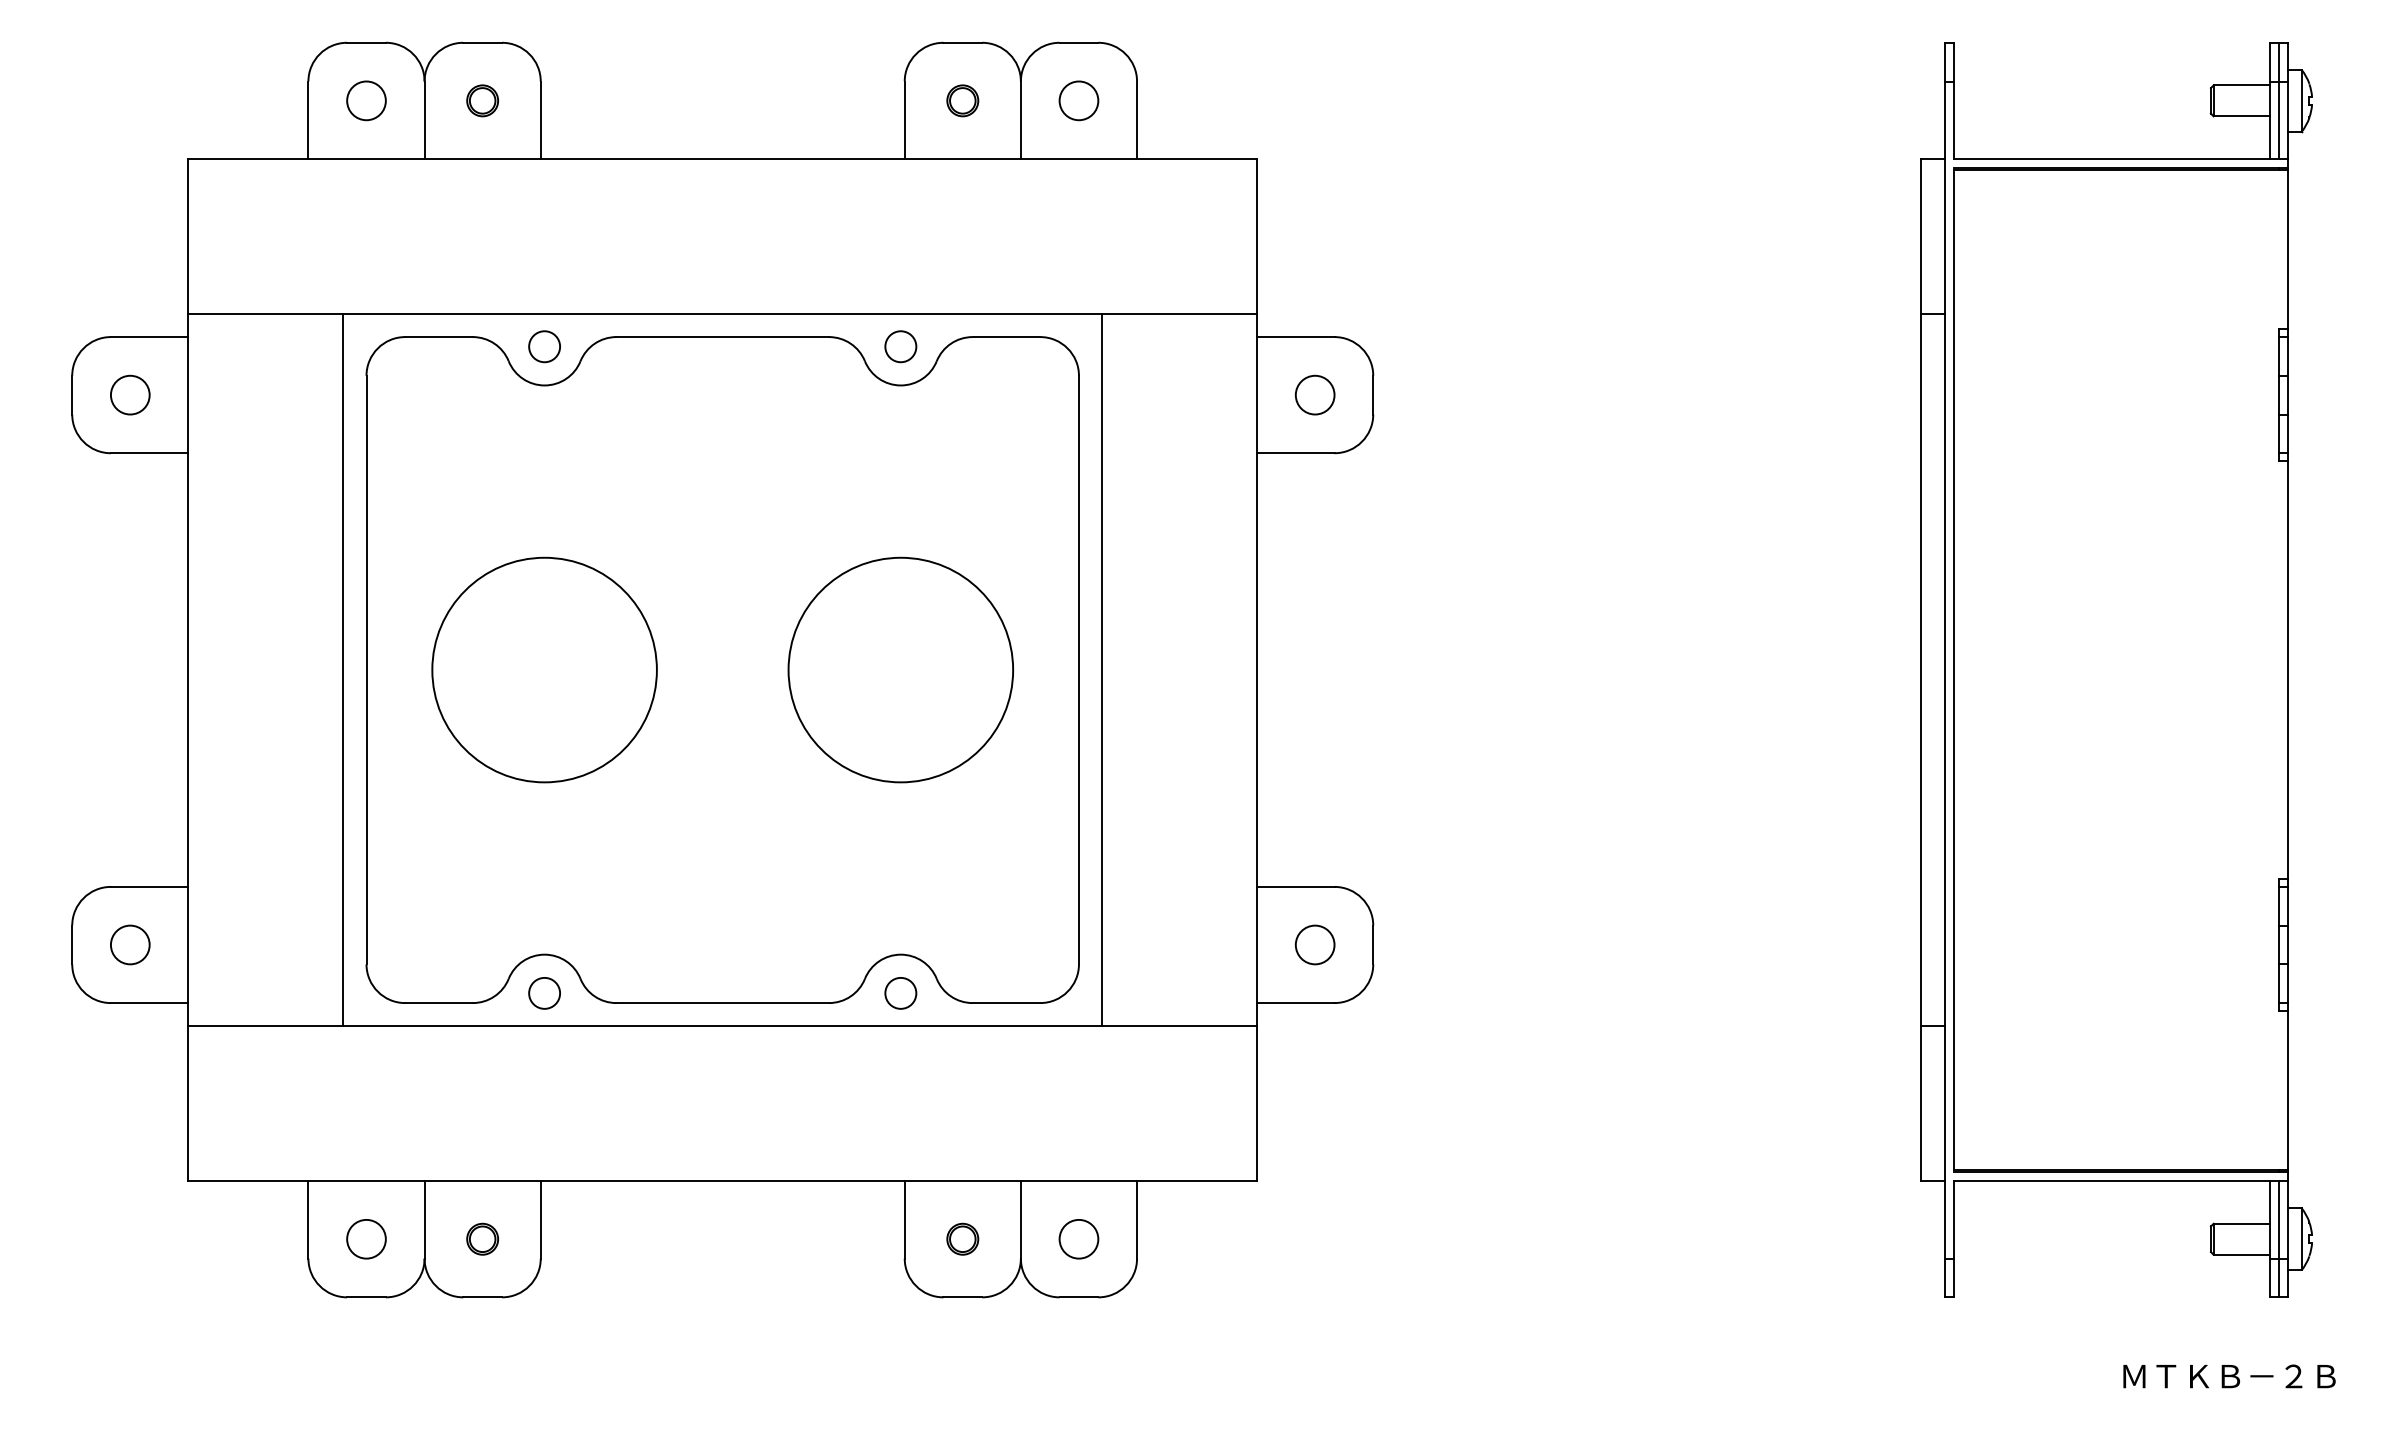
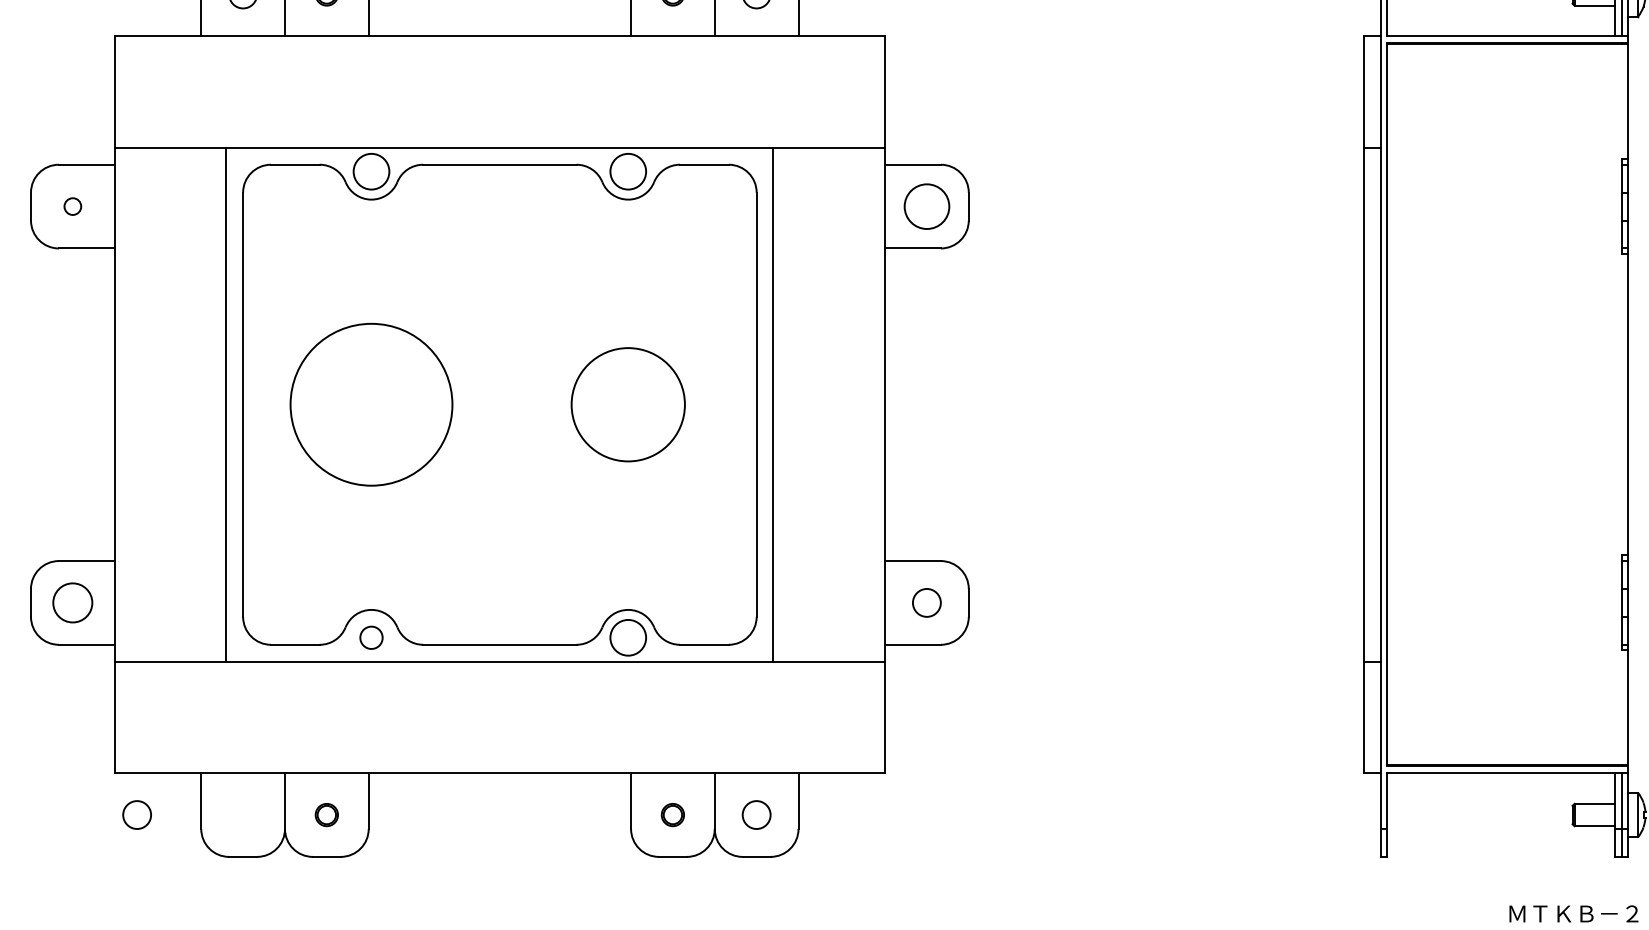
circle: (544, 346) -> (371, 171), size x1.6
circle: (900, 346) -> (628, 171), size x1.6
circle: (129, 394) -> (72, 206), size x0.6
circle: (1314, 394) -> (926, 206), size x1.6
circle: (900, 669) -> (628, 404), size x0.7
circle: (130, 944) -> (73, 602), size x1.4
circle: (900, 992) -> (628, 637), size x1.6
circle: (366, 1239) -> (137, 815), moved

